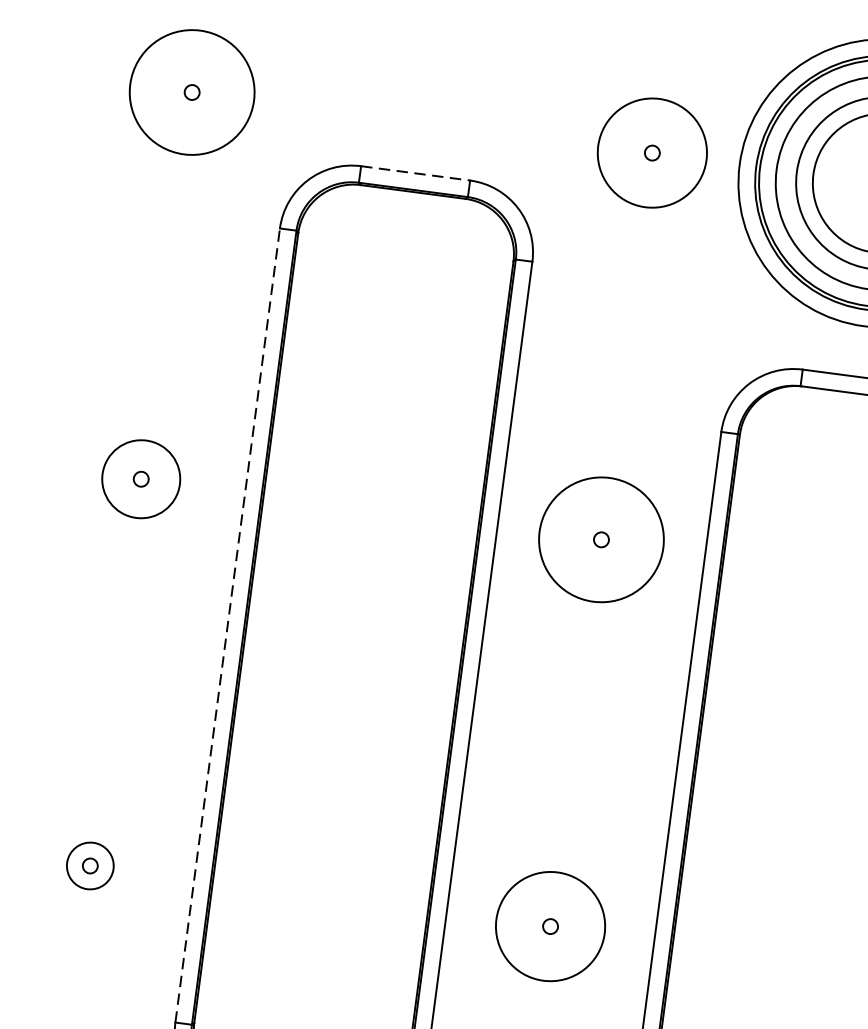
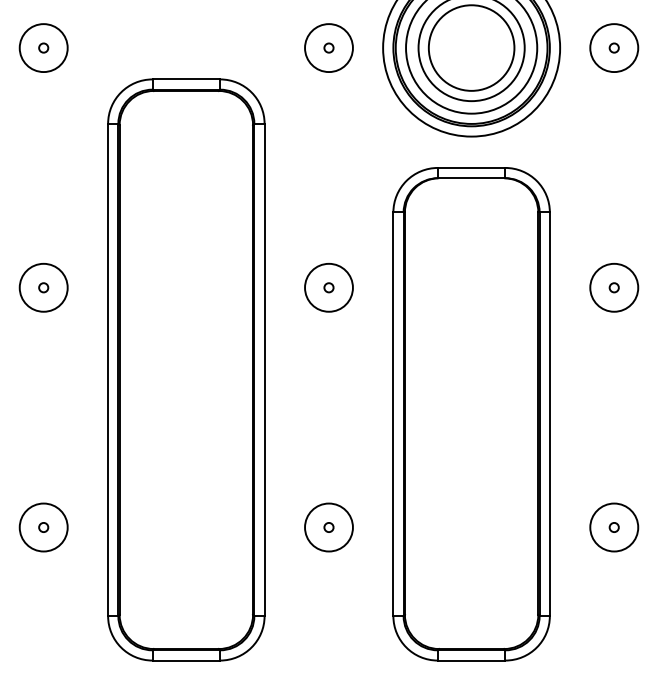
circle: (191, 93) -> (43, 48), size x0.62
circle: (651, 153) -> (328, 48), size x0.71
line: (415, 173) -> (186, 79), dashed -> solid
circle: (600, 539) -> (328, 287), size x0.62
line: (228, 624) -> (108, 369), dashed -> solid
circle: (89, 865) -> (43, 527), size x1.67
circle: (549, 926) -> (328, 527), size x0.71

